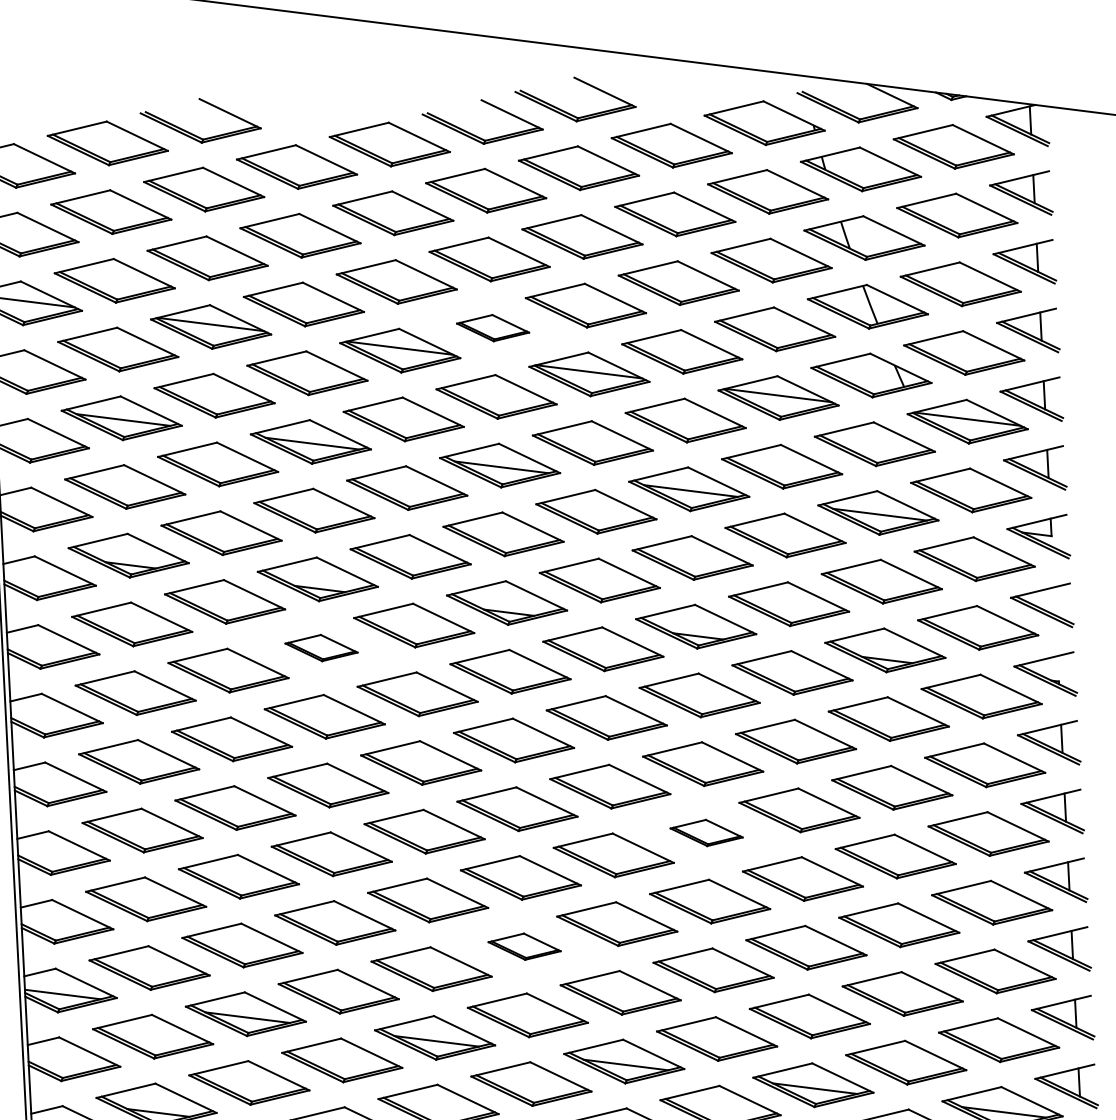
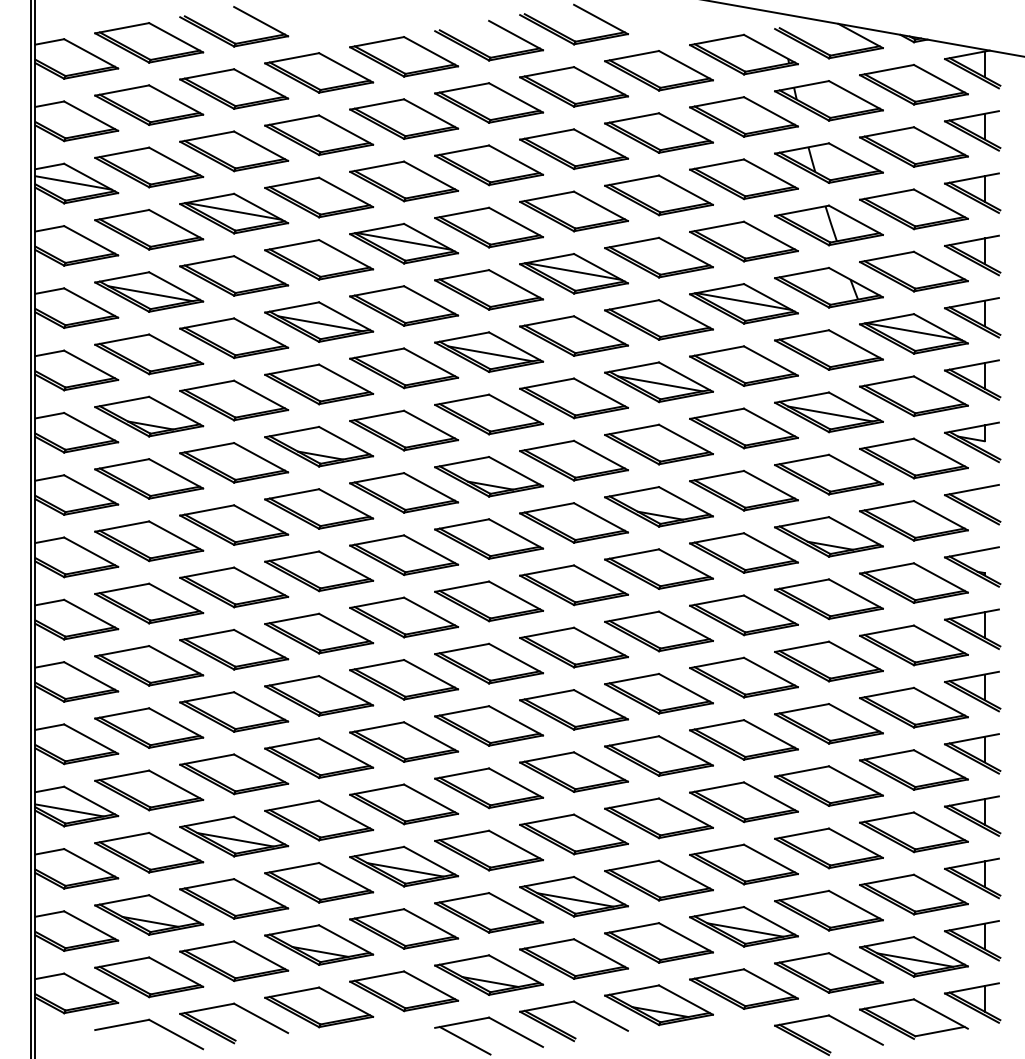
part: (492, 328) -> (488, 227), size x1.67
part: (321, 647) -> (319, 508), size x1.67
part: (706, 832) -> (658, 693), size x1.67
part: (524, 946) -> (489, 788), size x1.67

